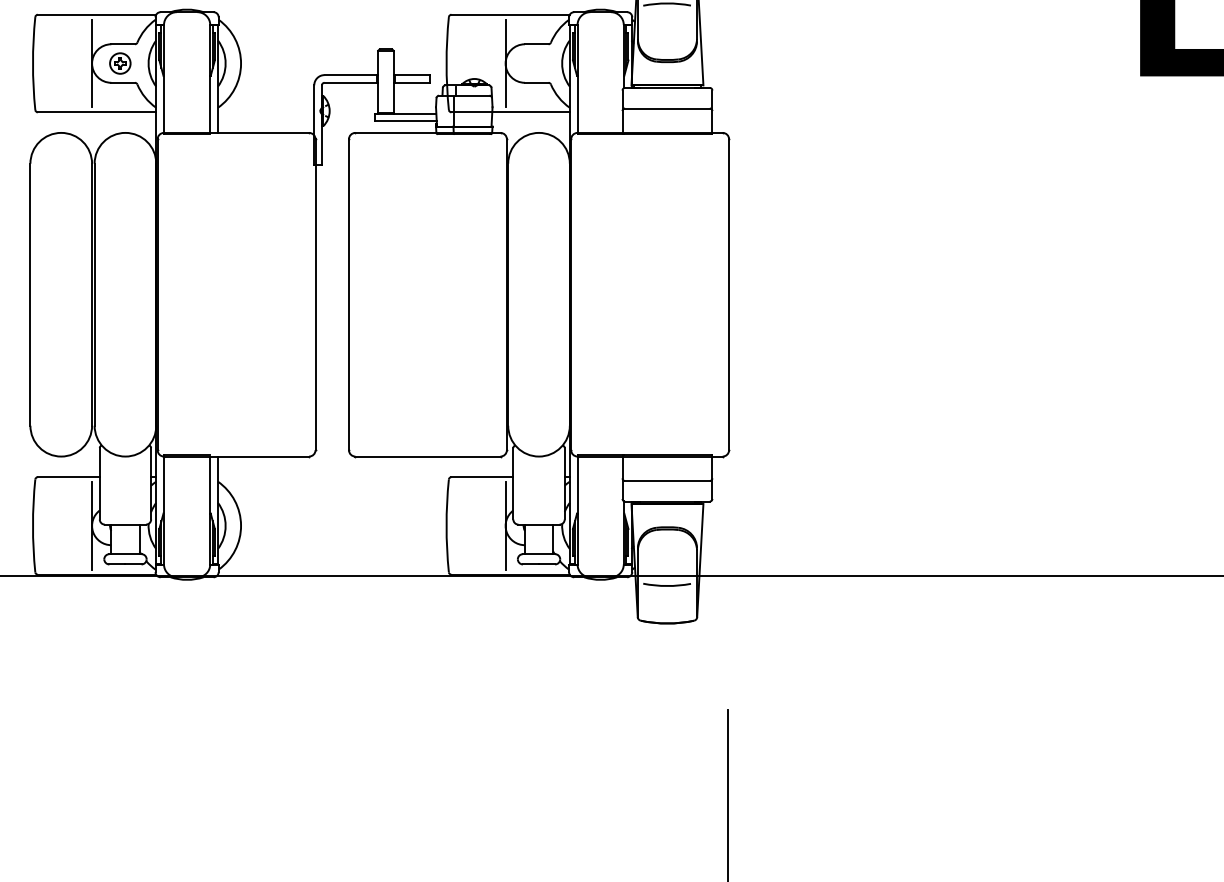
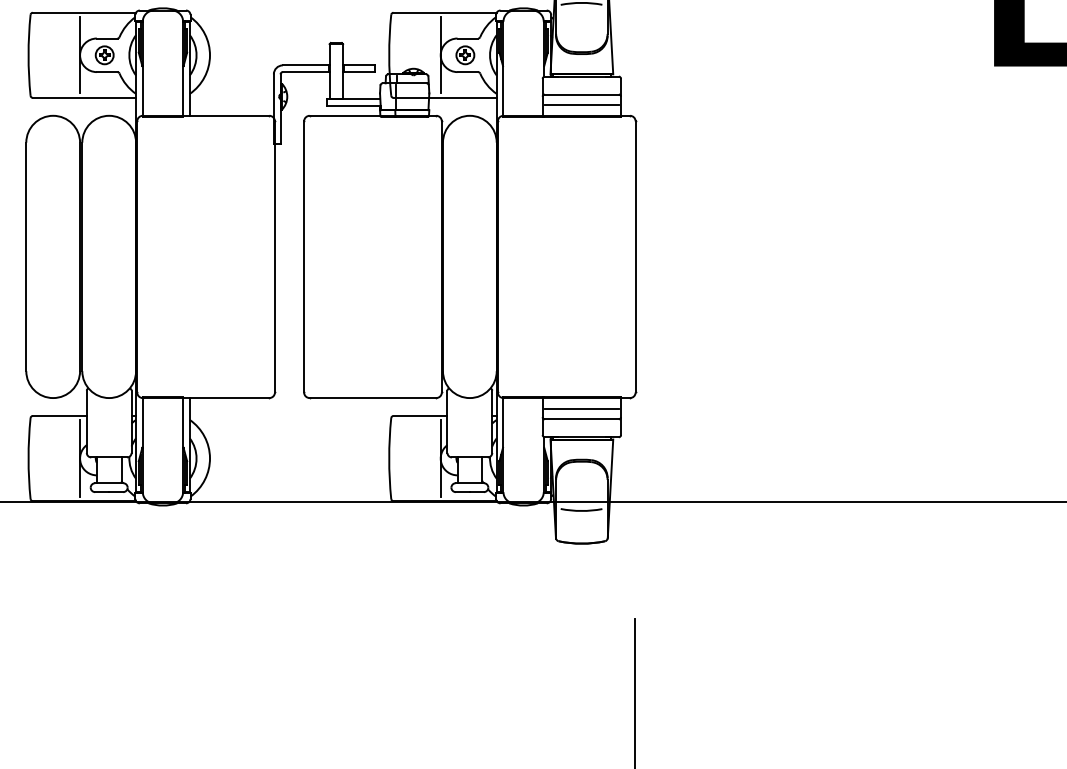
part: (533, 63) -> (465, 55), added
line: (667, 120) -> (581, 104), added
line: (667, 469) -> (581, 409), added

